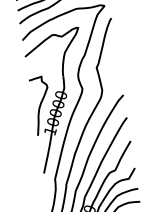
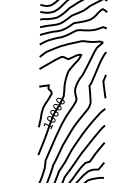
curve: (117, 65) -> (104, 86), added

